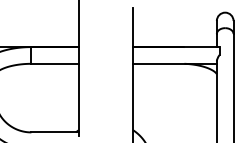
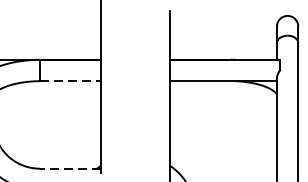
line: (55, 63) -> (71, 80), solid -> dashed
line: (55, 132) -> (71, 168), solid -> dashed

